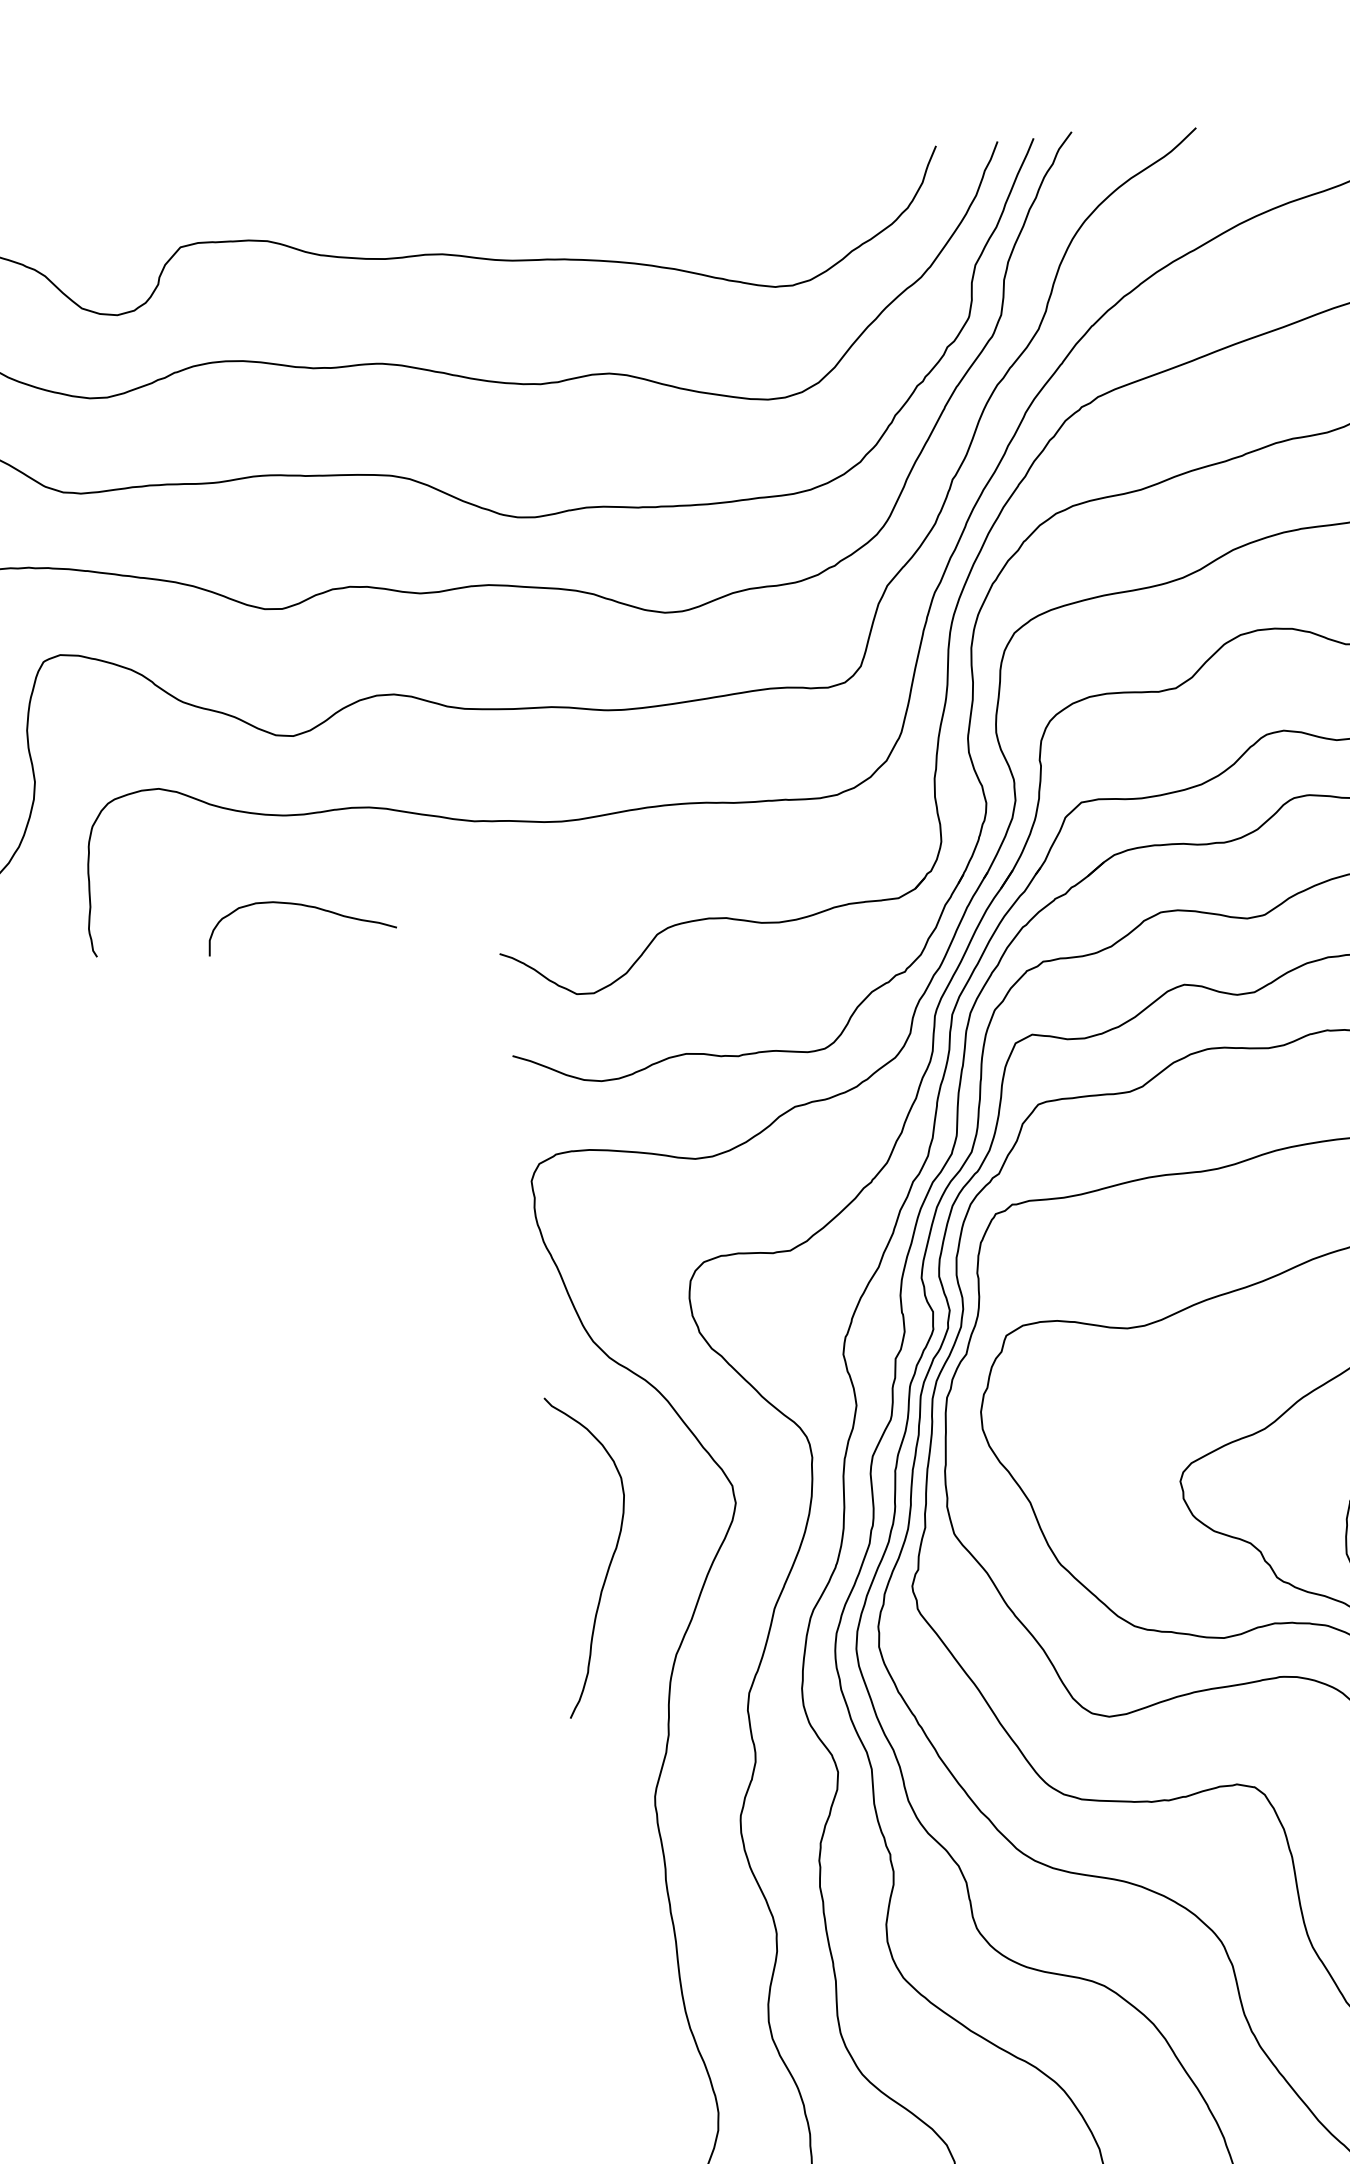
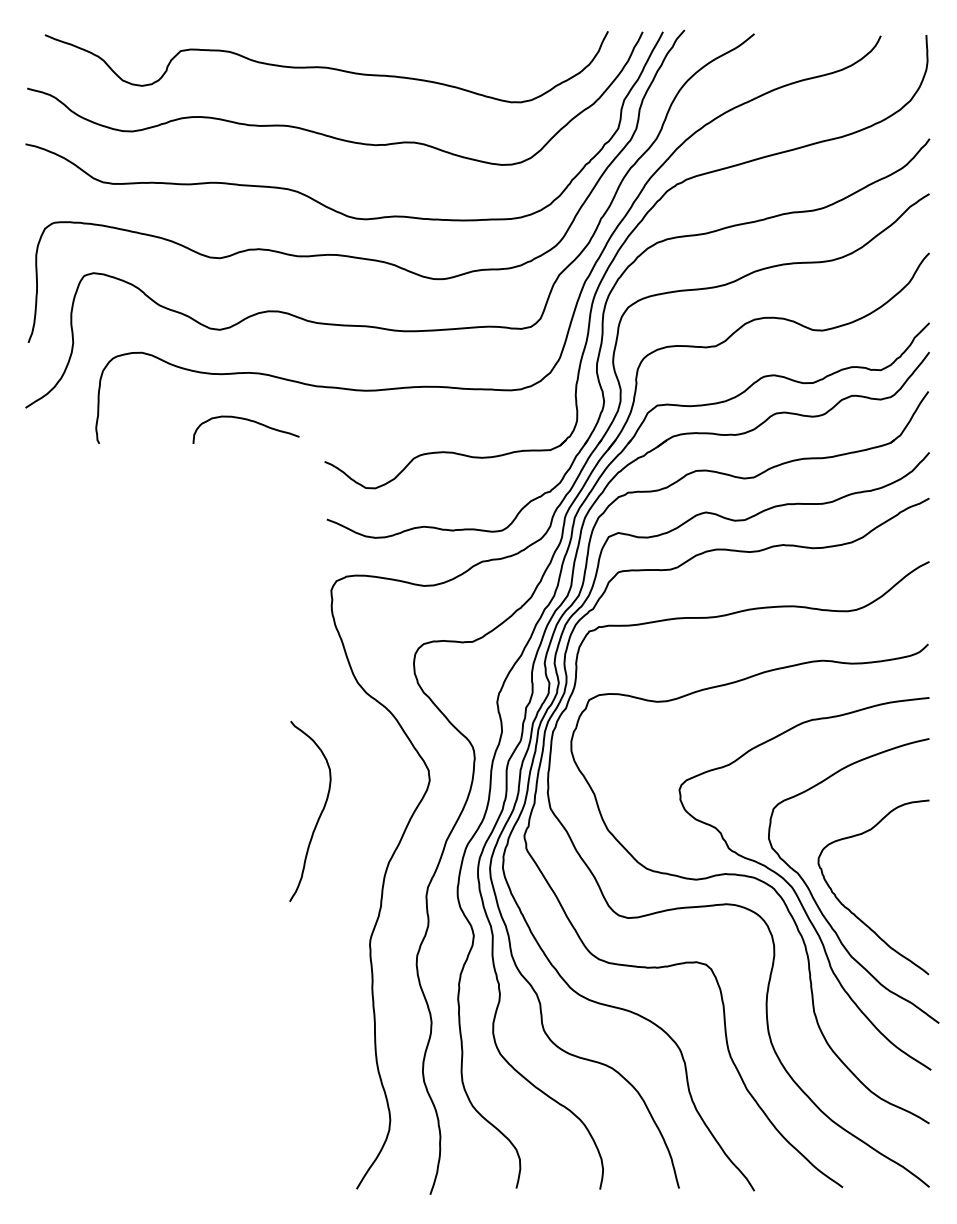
curve: (305, 907) -> (249, 421), moved
curve: (609, 1559) -> (319, 814), moved

